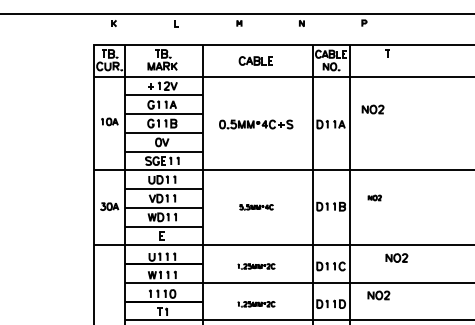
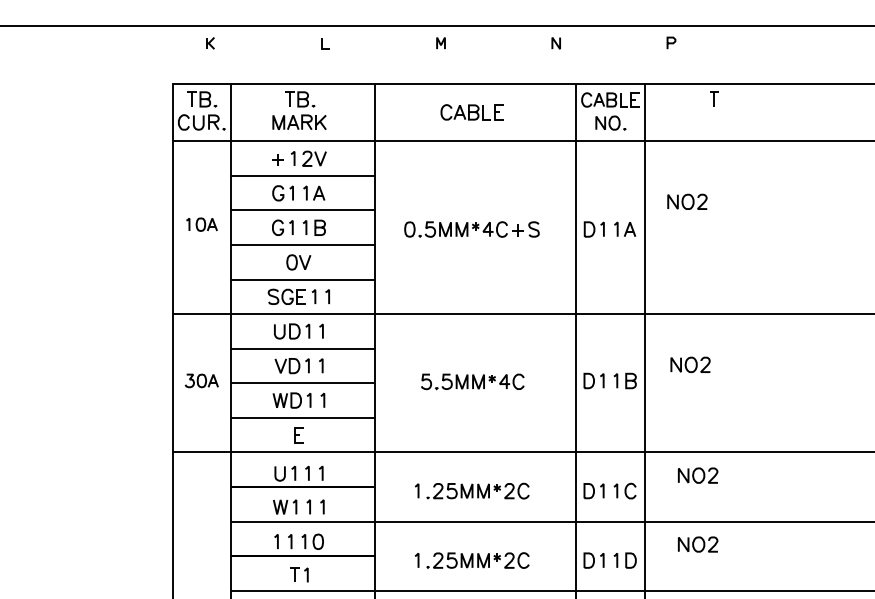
part: (374, 197) -> (690, 364), size x1.67
part: (256, 207) -> (472, 382), size x1.67
part: (396, 257) -> (697, 474), moved
part: (256, 266) -> (472, 491), size x1.67
part: (256, 304) -> (472, 561), size x1.67

